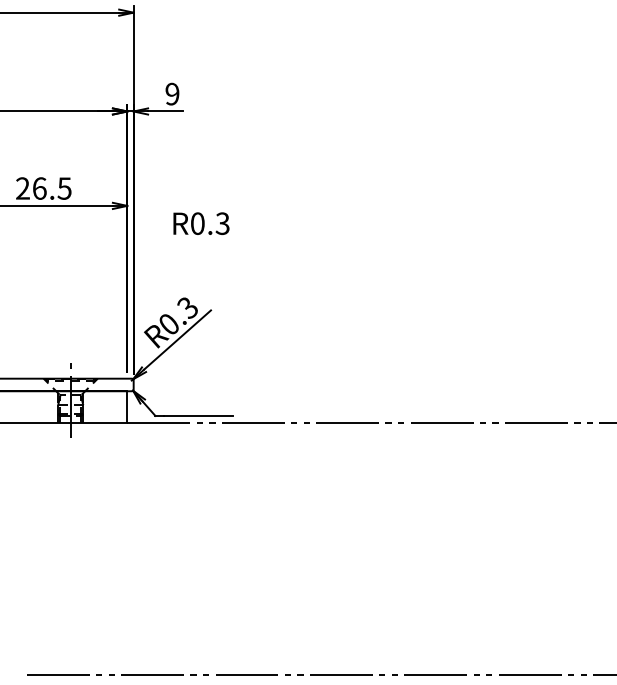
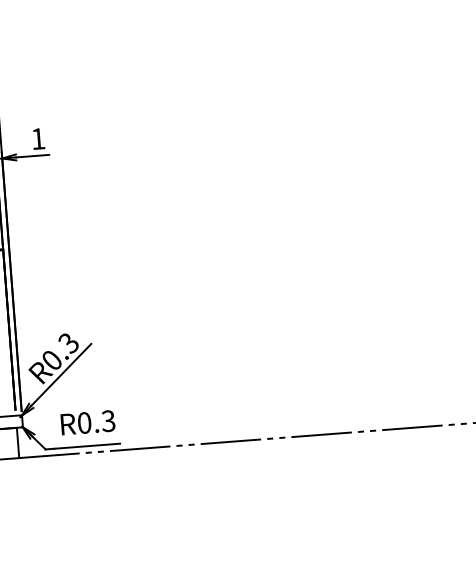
text: (172, 93) -> (38, 138), 9 -> 1
text: (201, 223) -> (88, 422), moved

